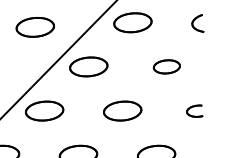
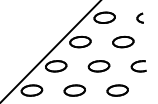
part: (34, 27) -> (50, 20), removed
part: (167, 65) -> (123, 41), size x1.43
part: (194, 111) -> (138, 66), size x1.67

